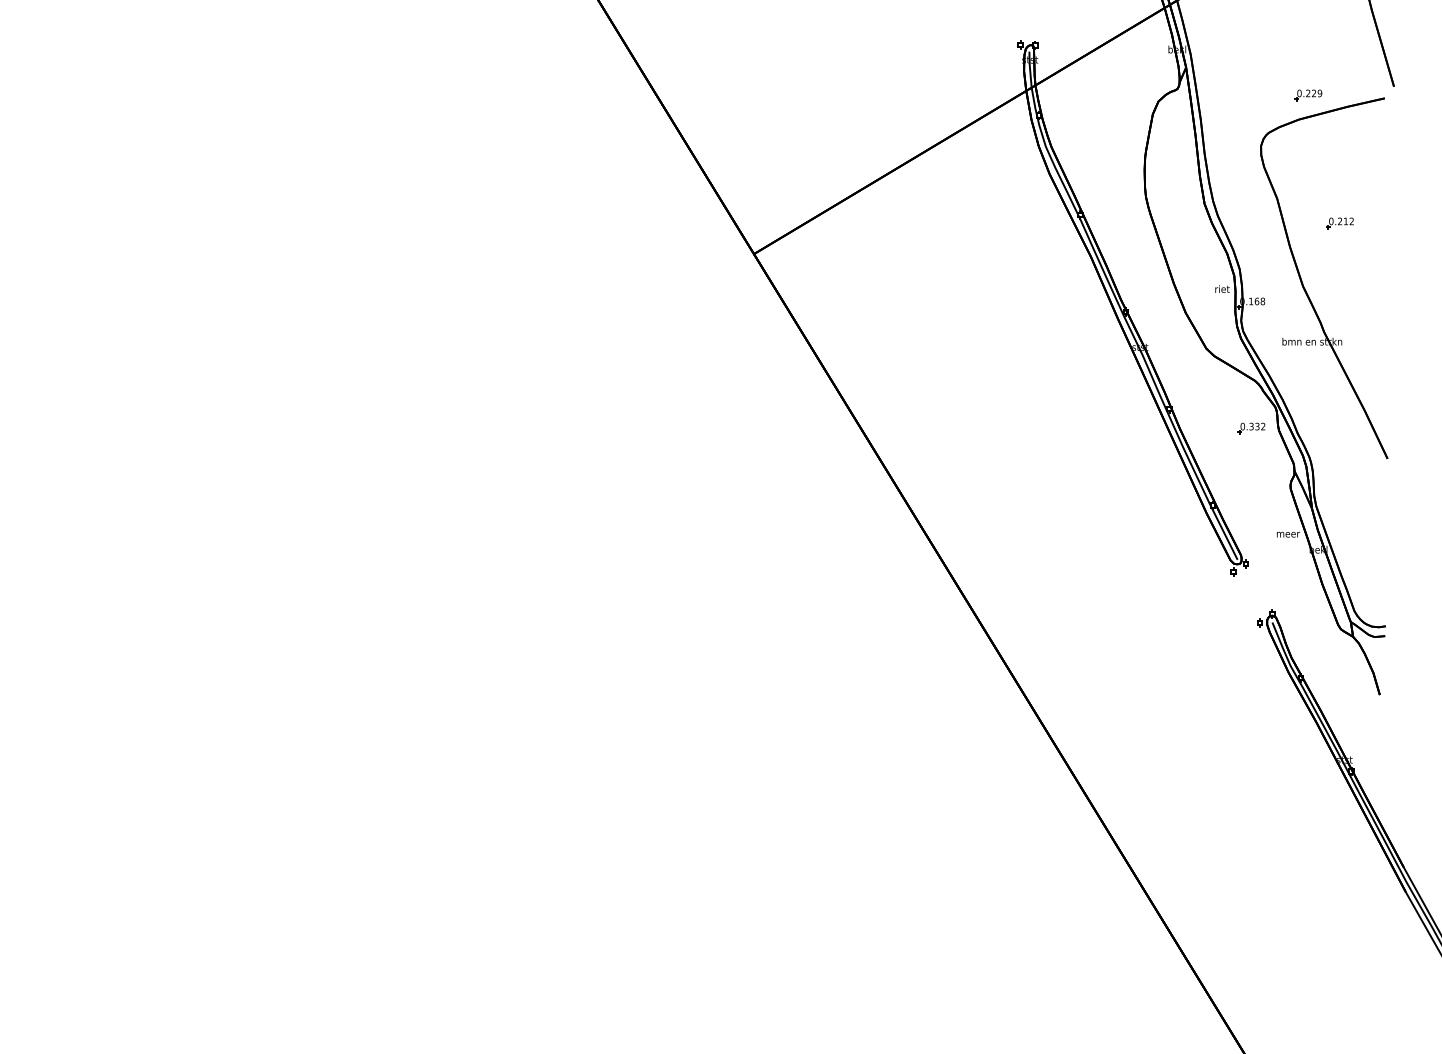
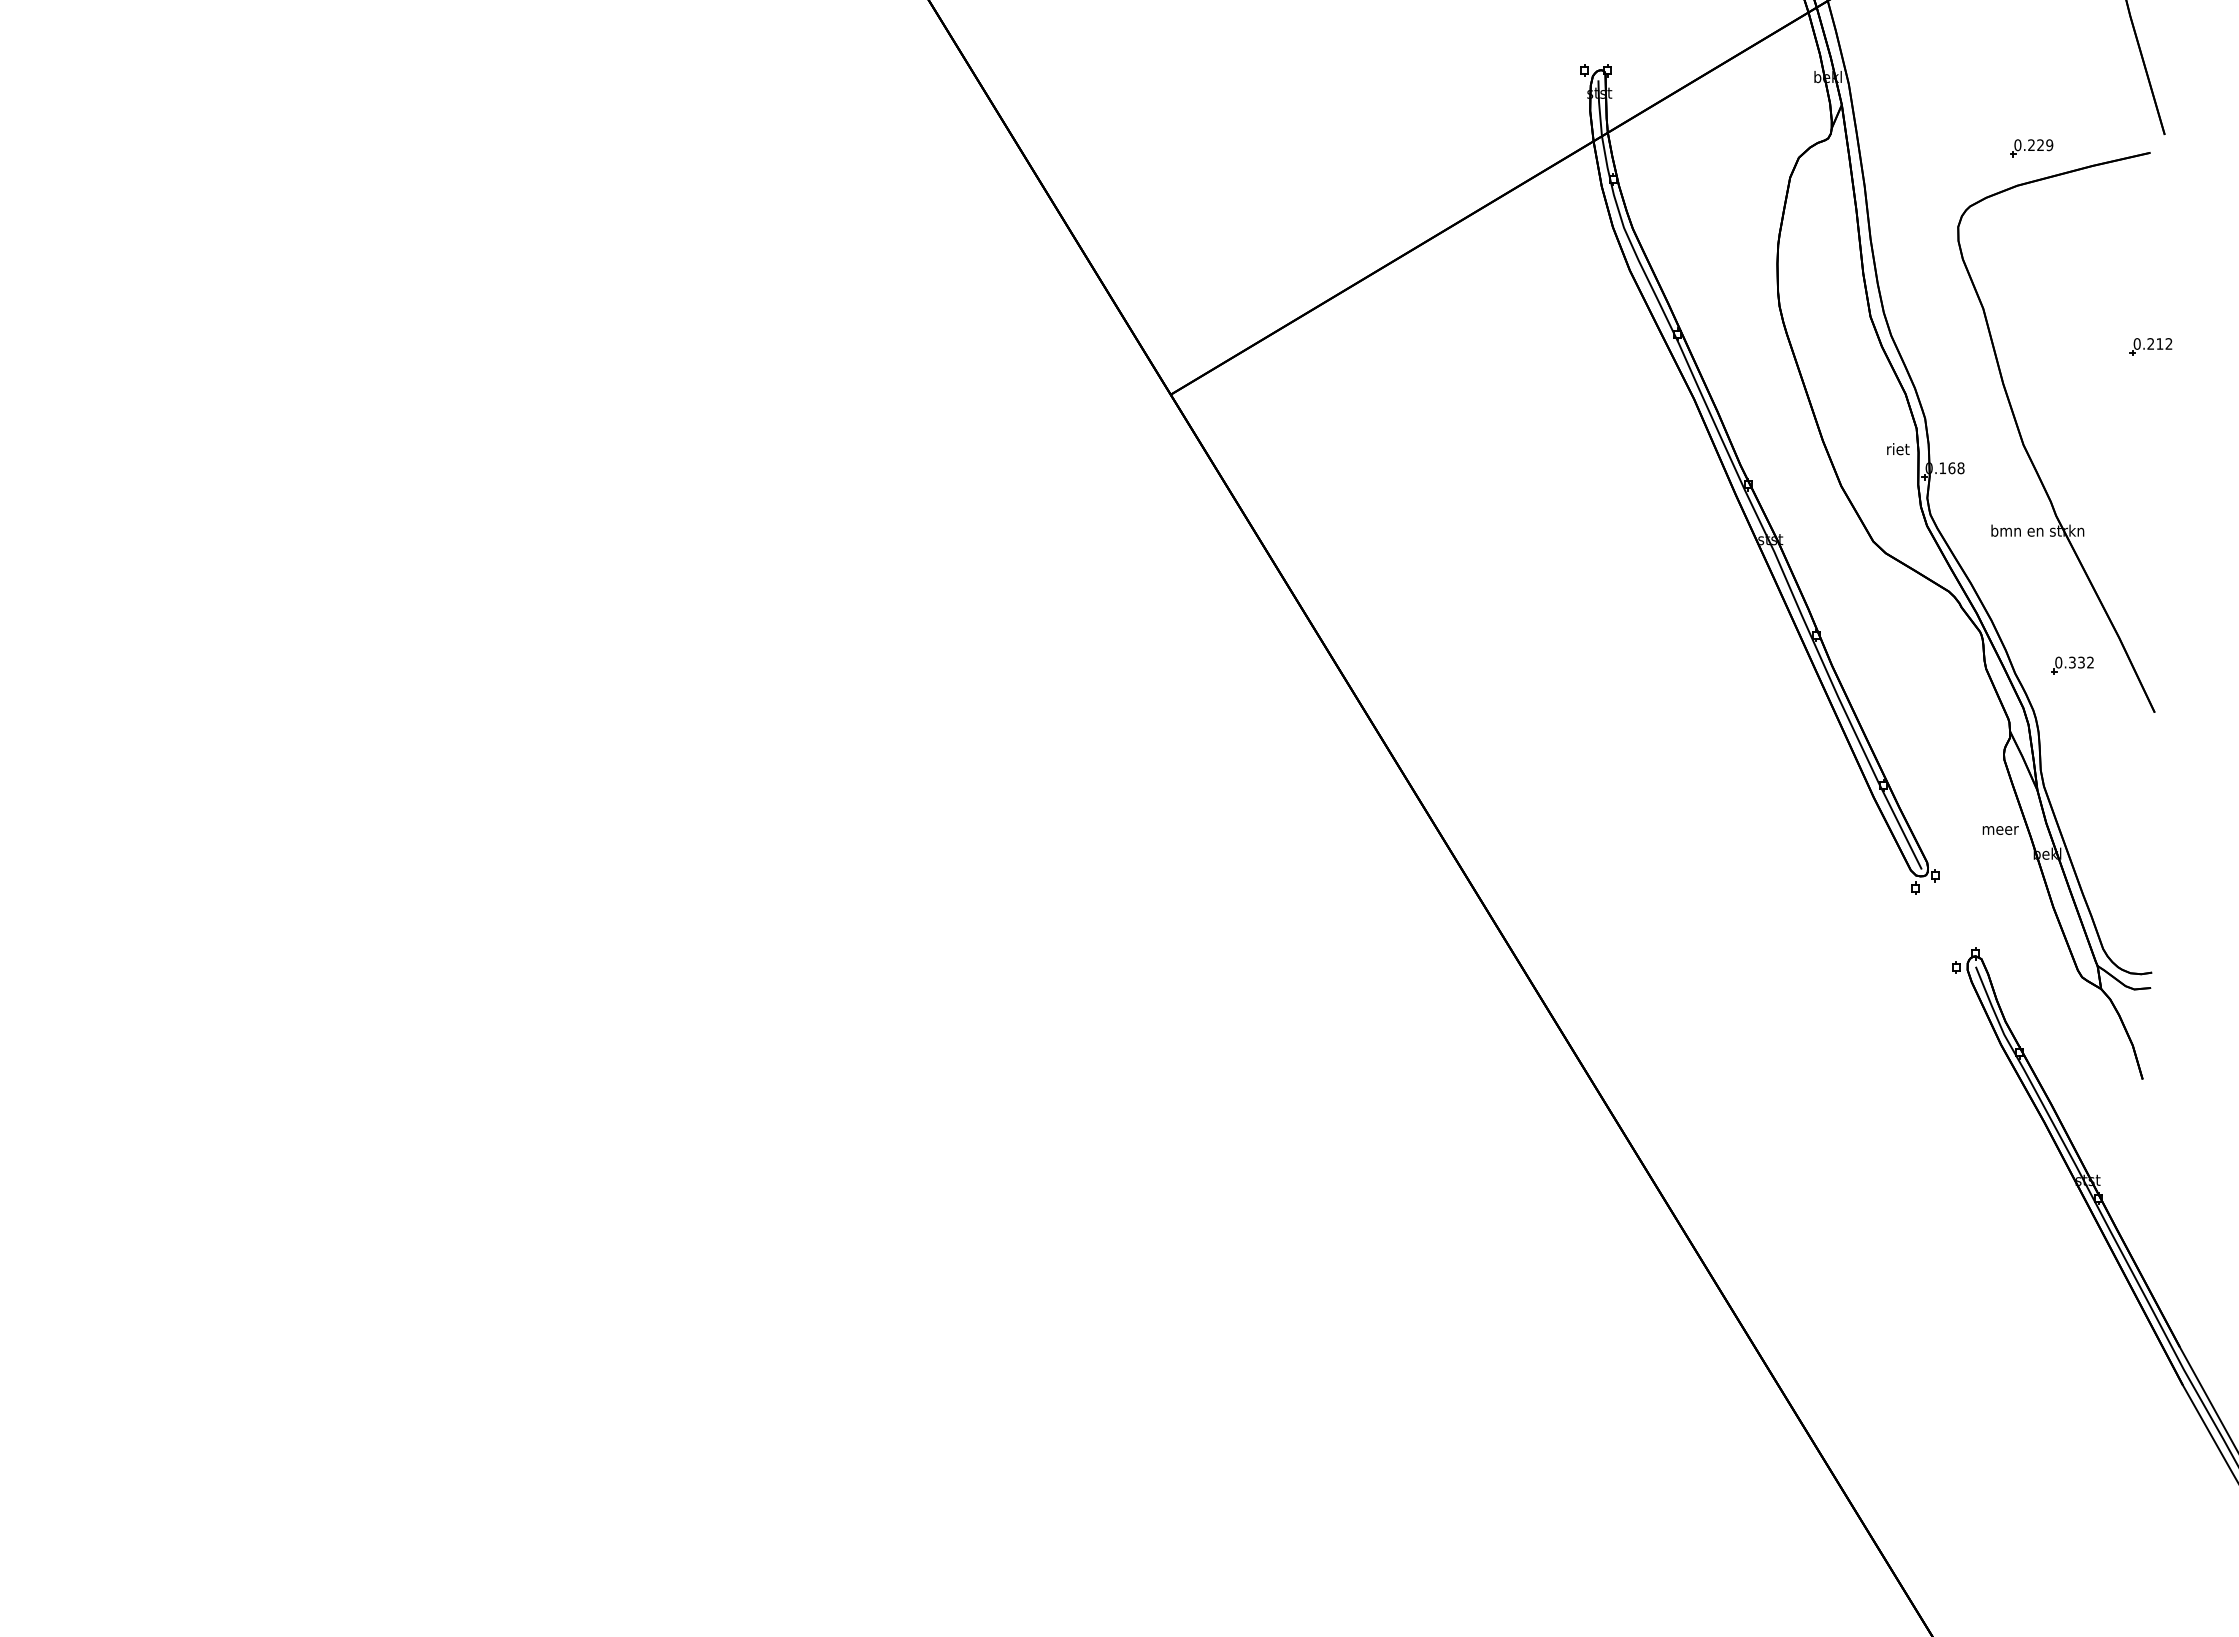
part: (1339, 223) -> (2149, 347), moved
part: (1251, 428) -> (2072, 665), moved

